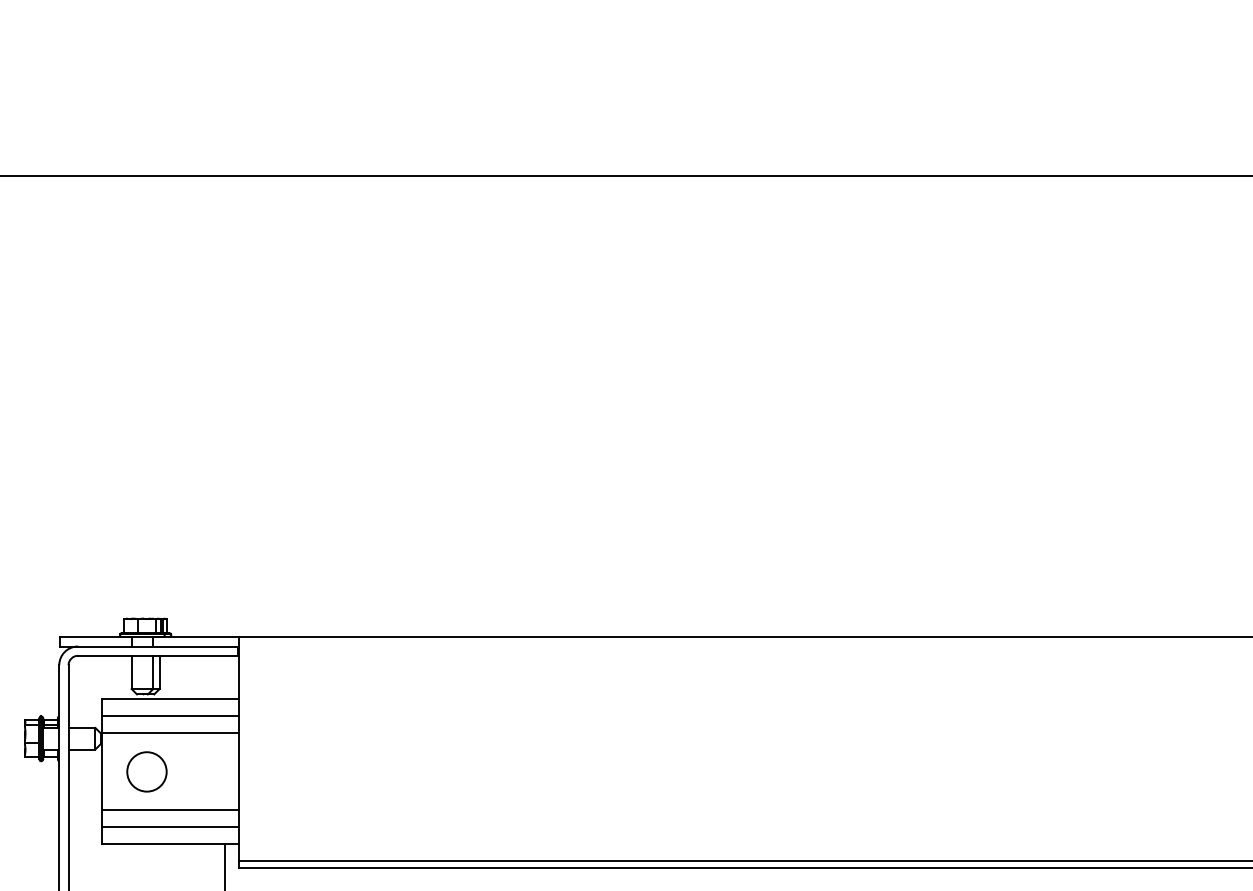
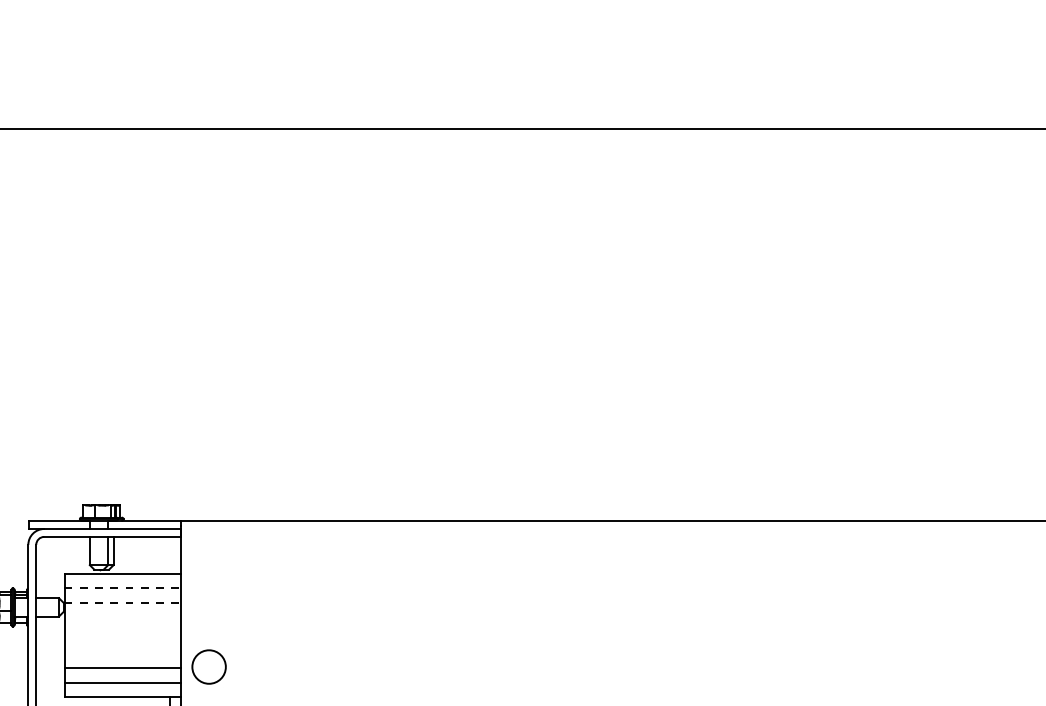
line: (170, 716) -> (122, 588), solid -> dashed
line: (170, 733) -> (122, 602), solid -> dashed
circle: (146, 771) -> (208, 666), moved

